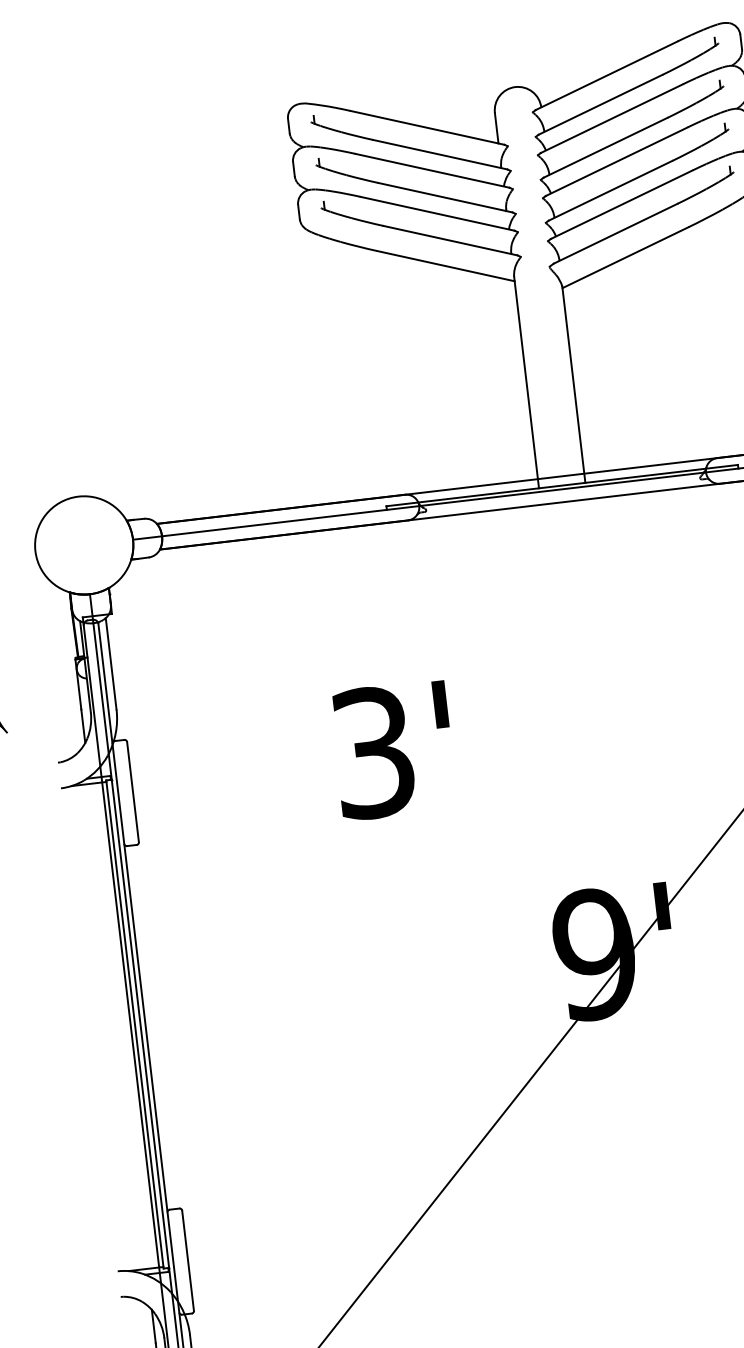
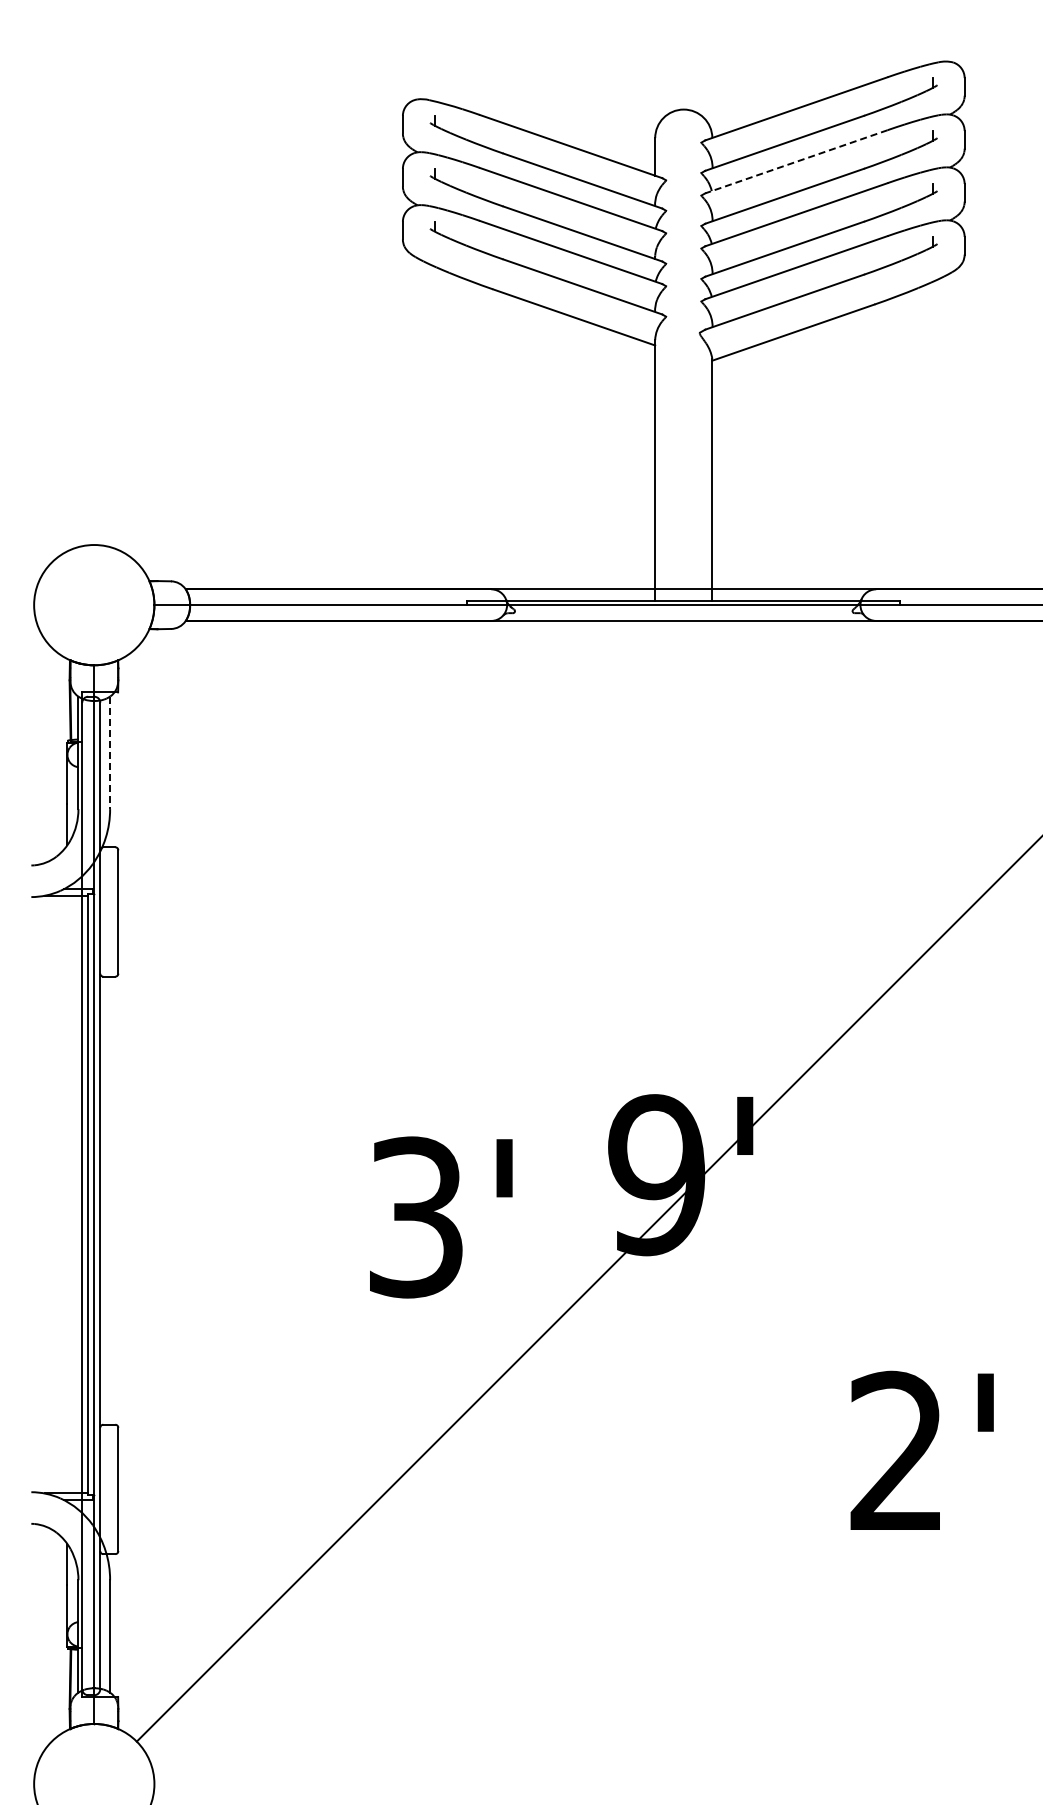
line: (611, 118) -> (796, 161), solid -> dashed
line: (111, 664) -> (110, 753), solid -> dashed
text: (393, 750) -> (441, 1217), moved

